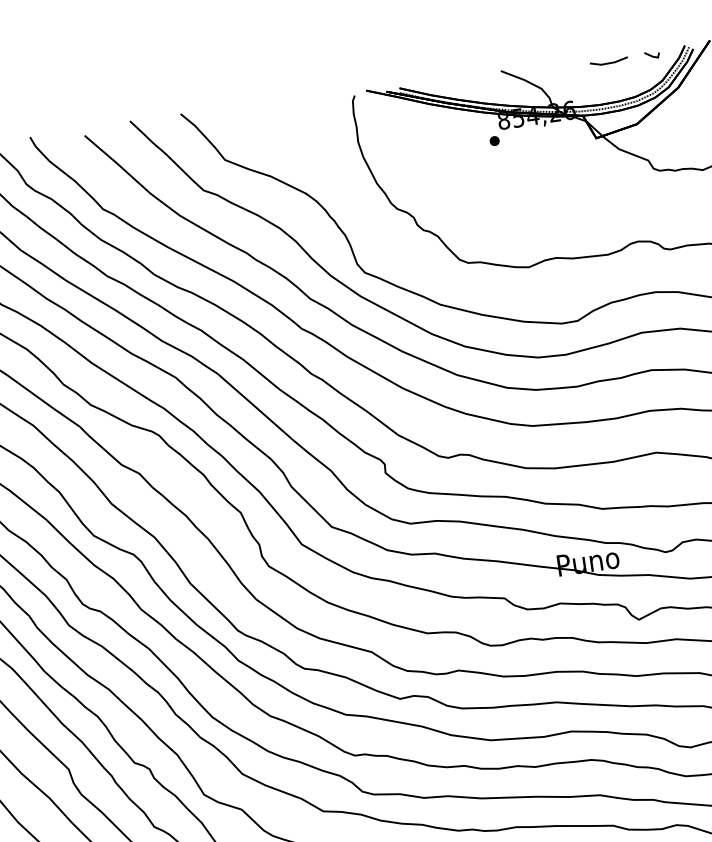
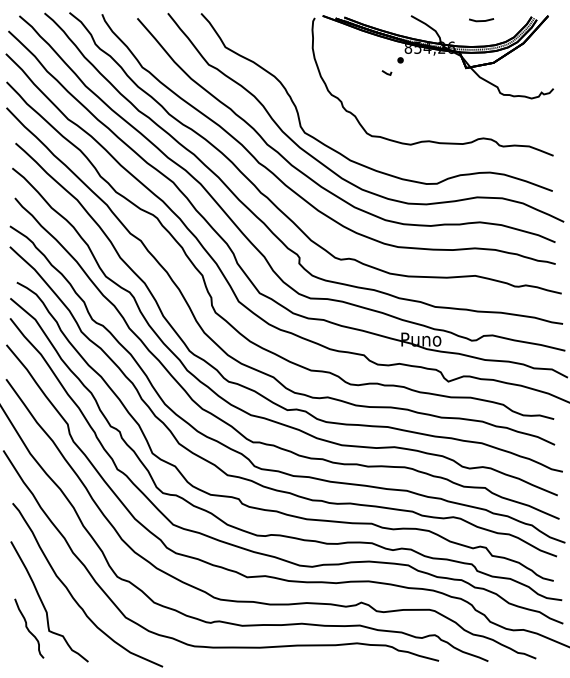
line: (651, 54) -> (386, 72), moved

